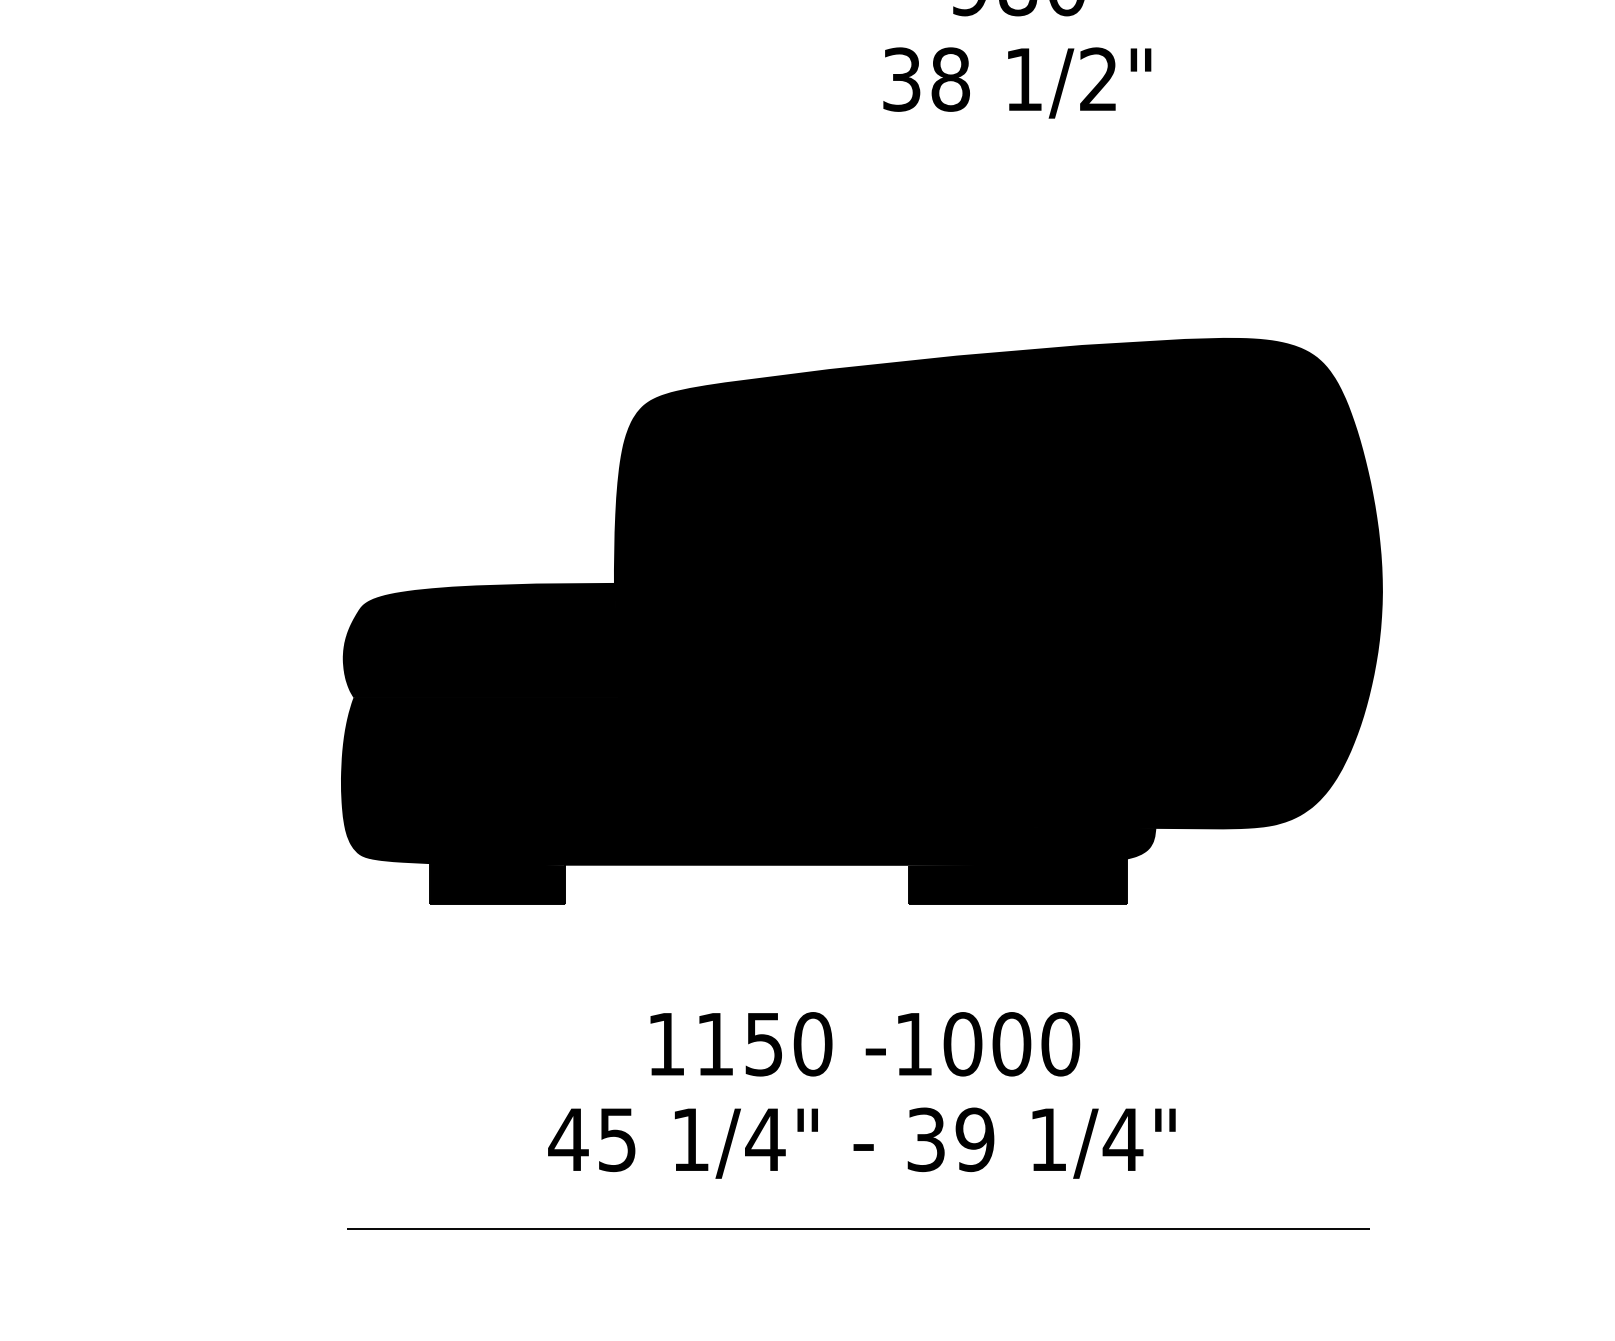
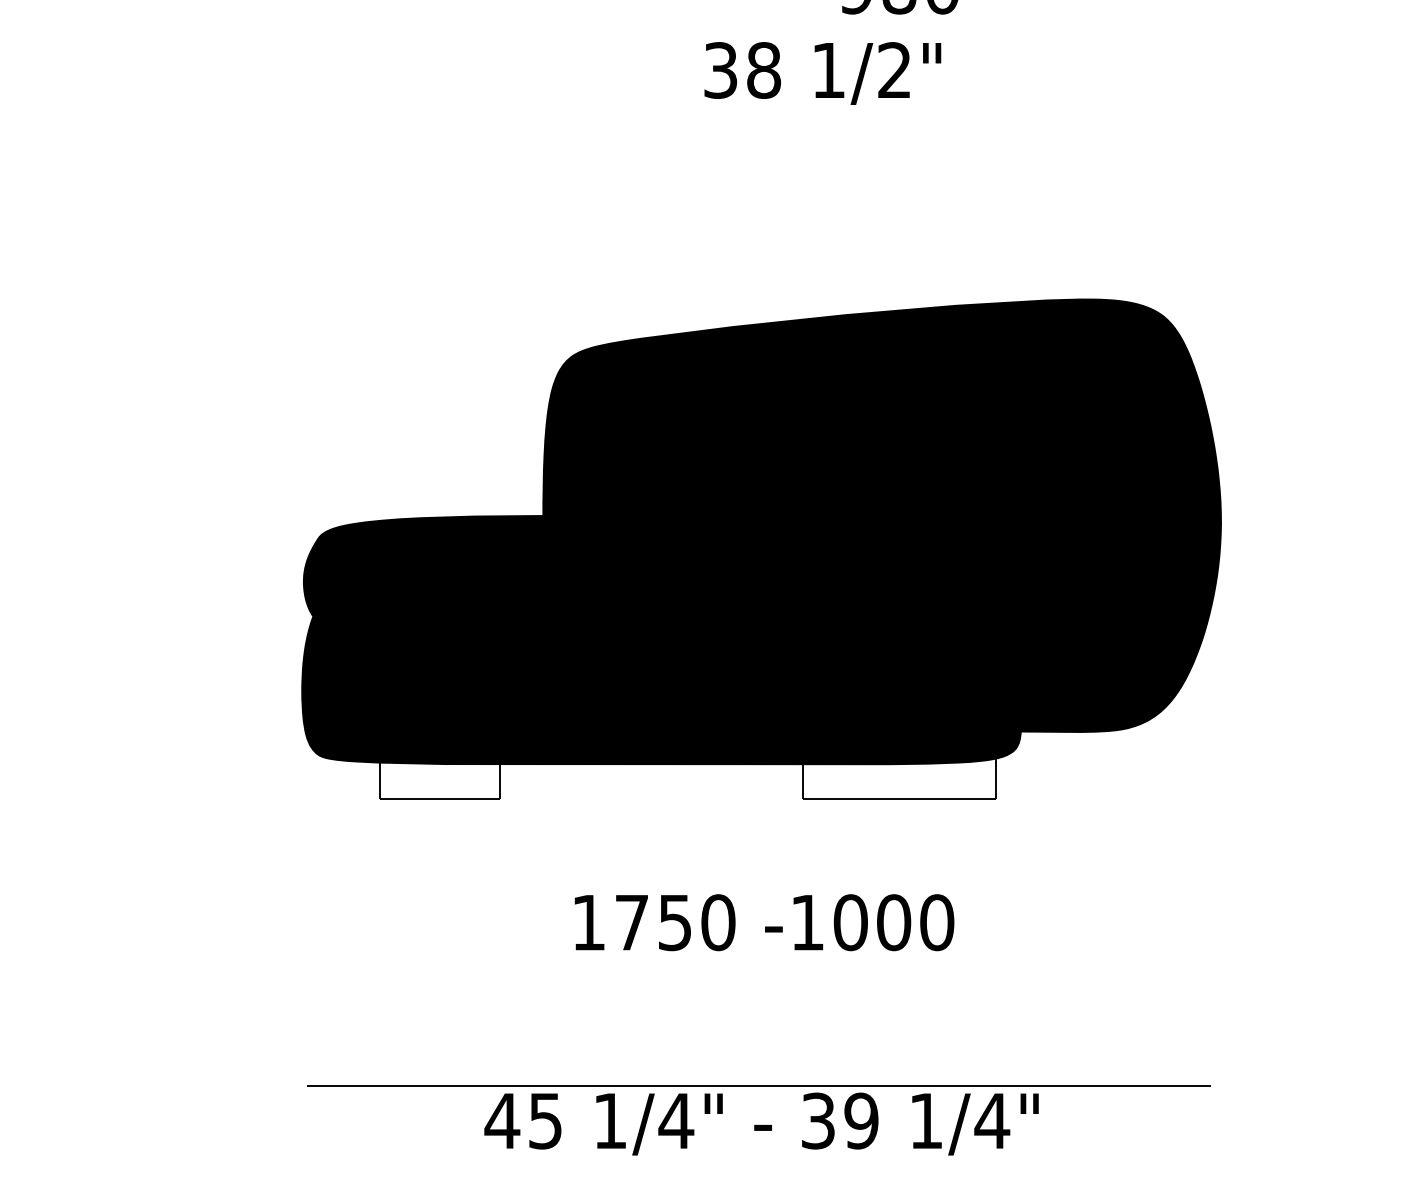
text: (1016, 82) -> (822, 73), moved
fill: (1018, 881) -> (899, 778), removed
fill: (497, 883) -> (439, 780), removed
text: (714, 1044) -> (631, 922), 1150 -> 1750
text: (861, 1142) -> (761, 1123), moved

